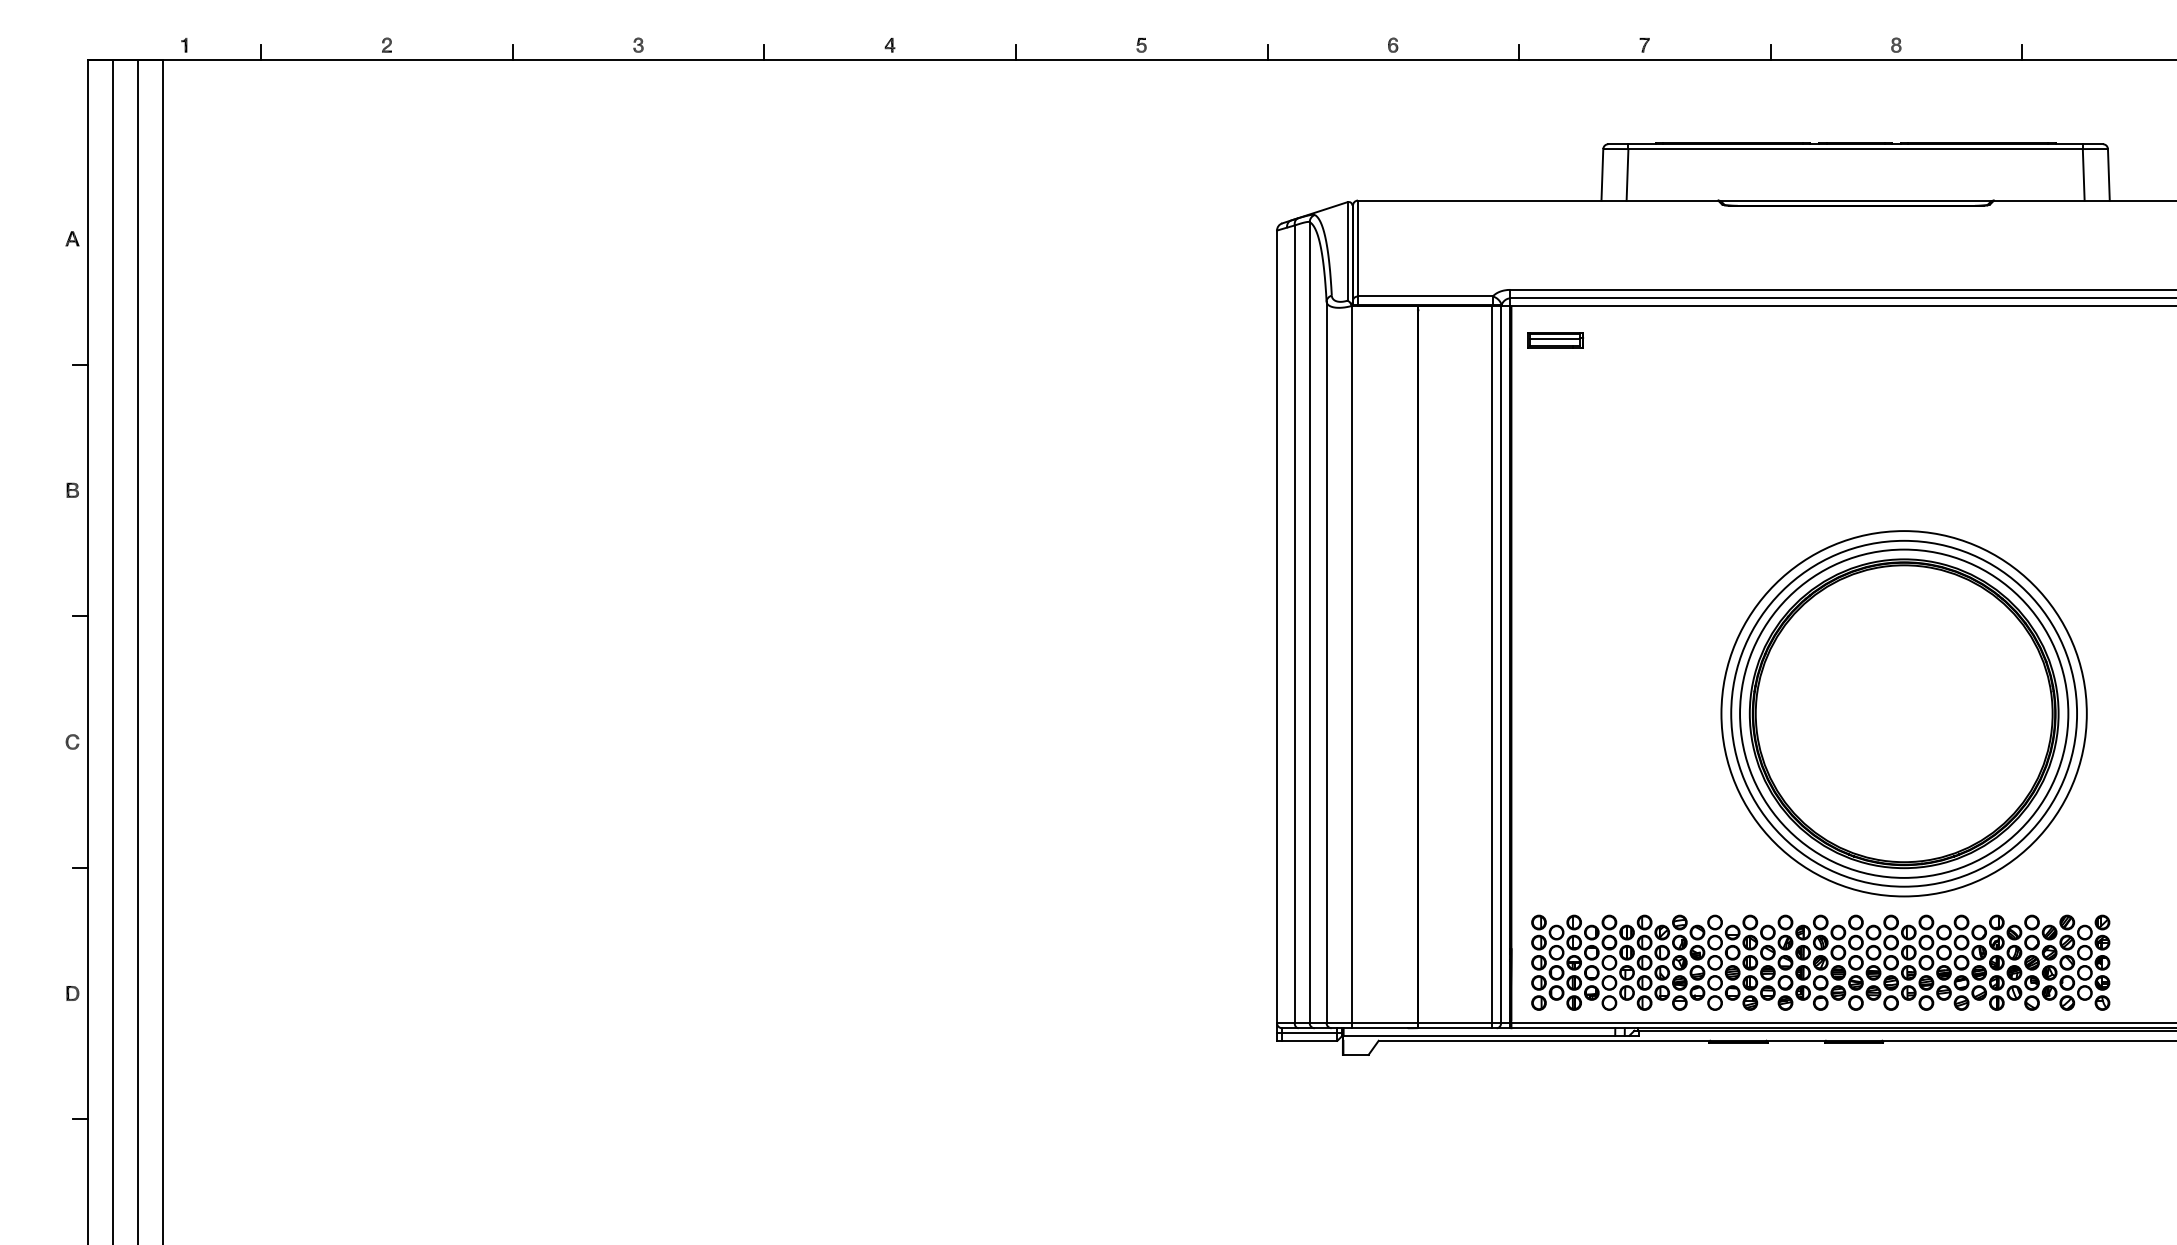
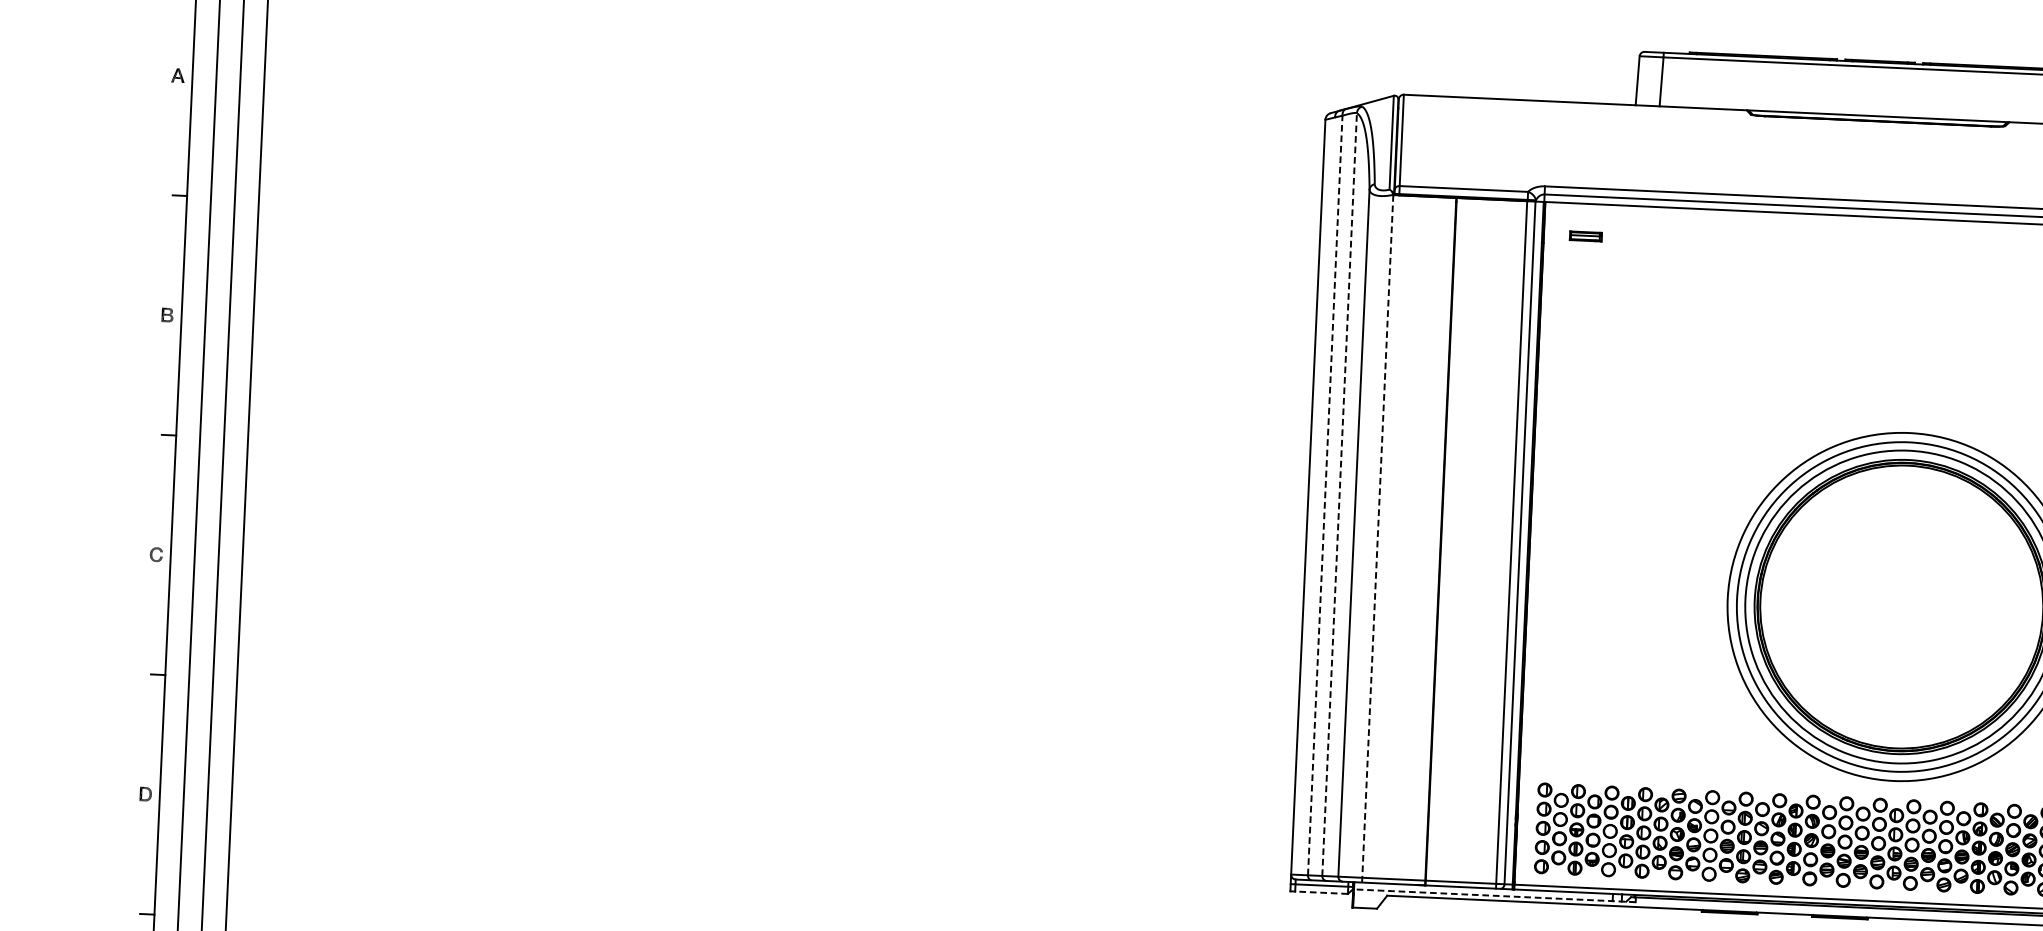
part: (1555, 340) -> (1585, 236), size x0.6
line: (1309, 622) -> (1339, 494), solid -> dashed
line: (1294, 624) -> (1325, 495), solid -> dashed
line: (1351, 666) -> (1377, 538), solid -> dashed
line: (1491, 1035) -> (1494, 895), solid -> dashed
line: (1309, 1040) -> (1321, 892), solid -> dashed

